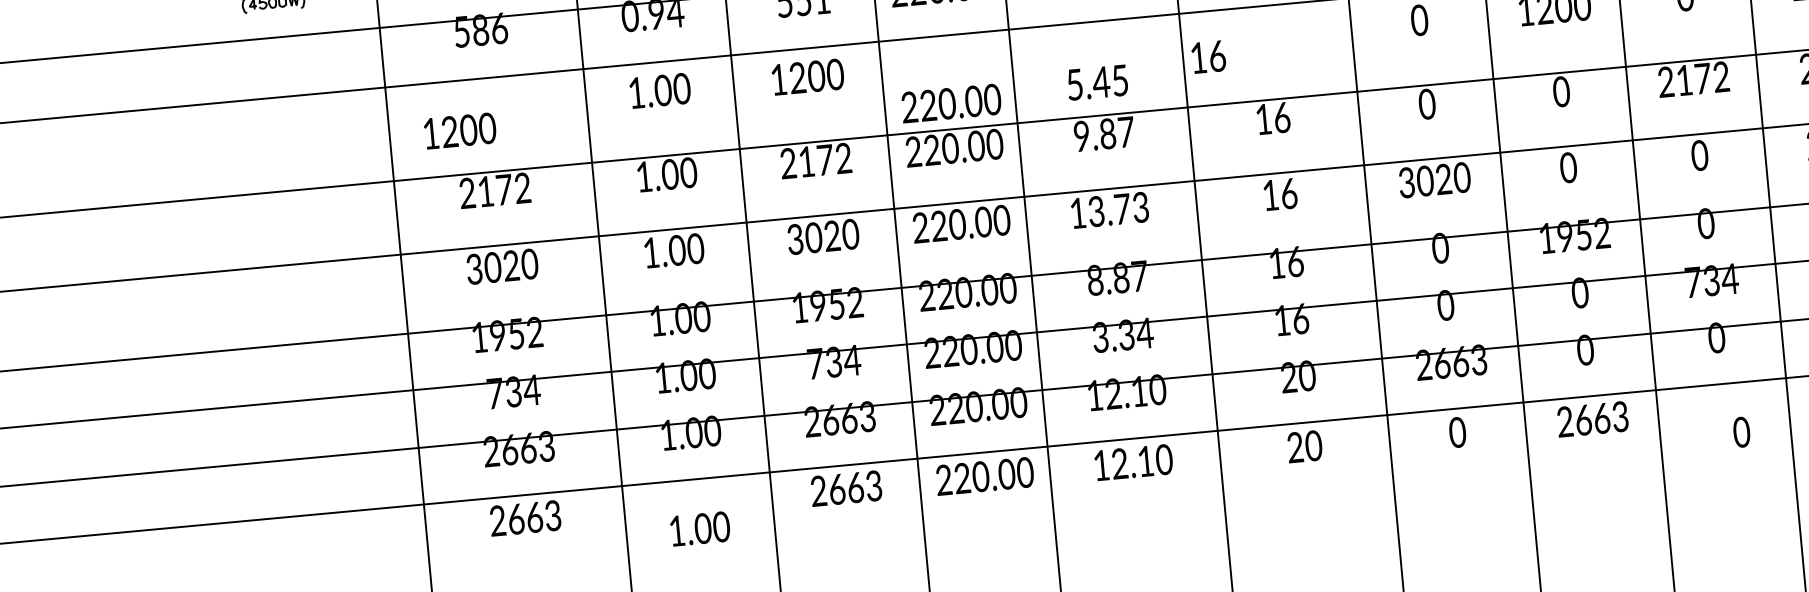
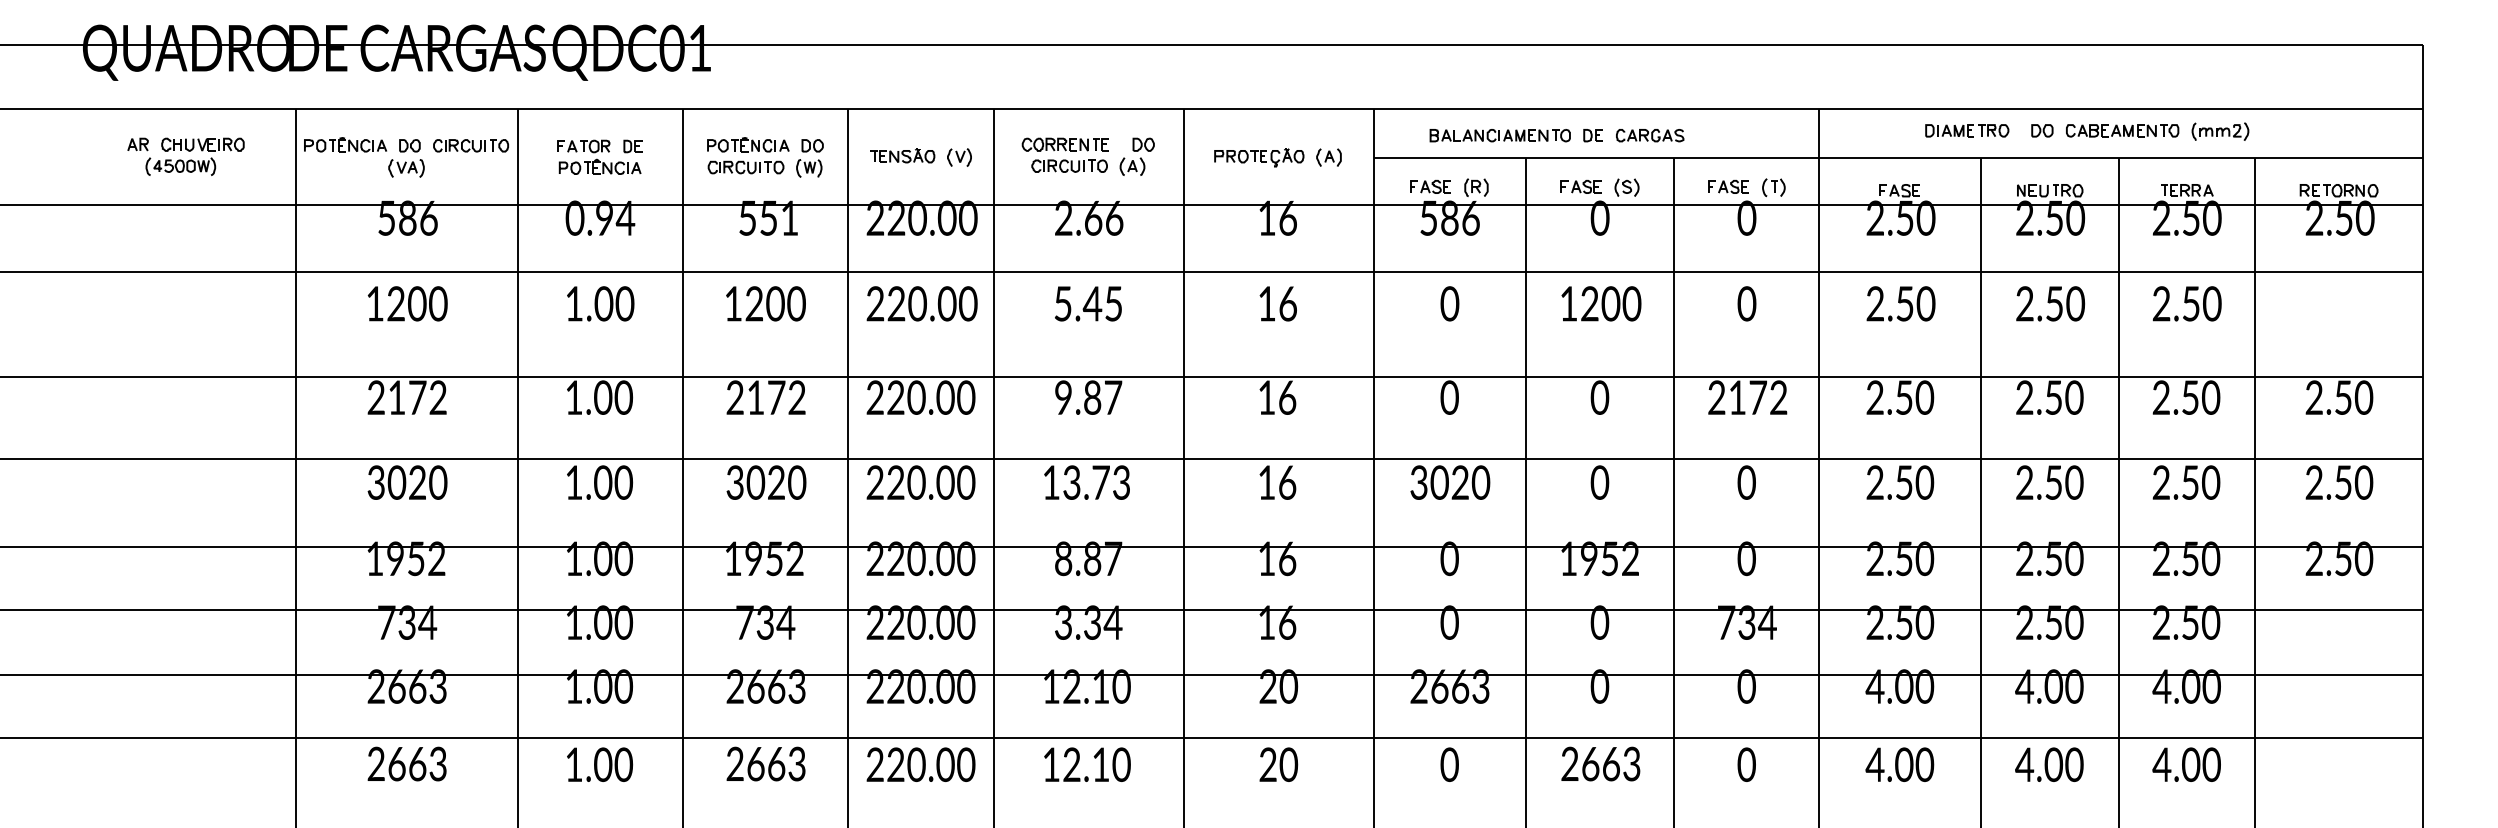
text: (1207, 56) -> (1277, 303), moved
text: (1097, 82) -> (1088, 303), moved
text: (950, 103) -> (921, 303), moved
text: (459, 130) -> (407, 303), moved
text: (1741, 432) -> (1746, 764), moved
text: (699, 528) -> (599, 764), moved

